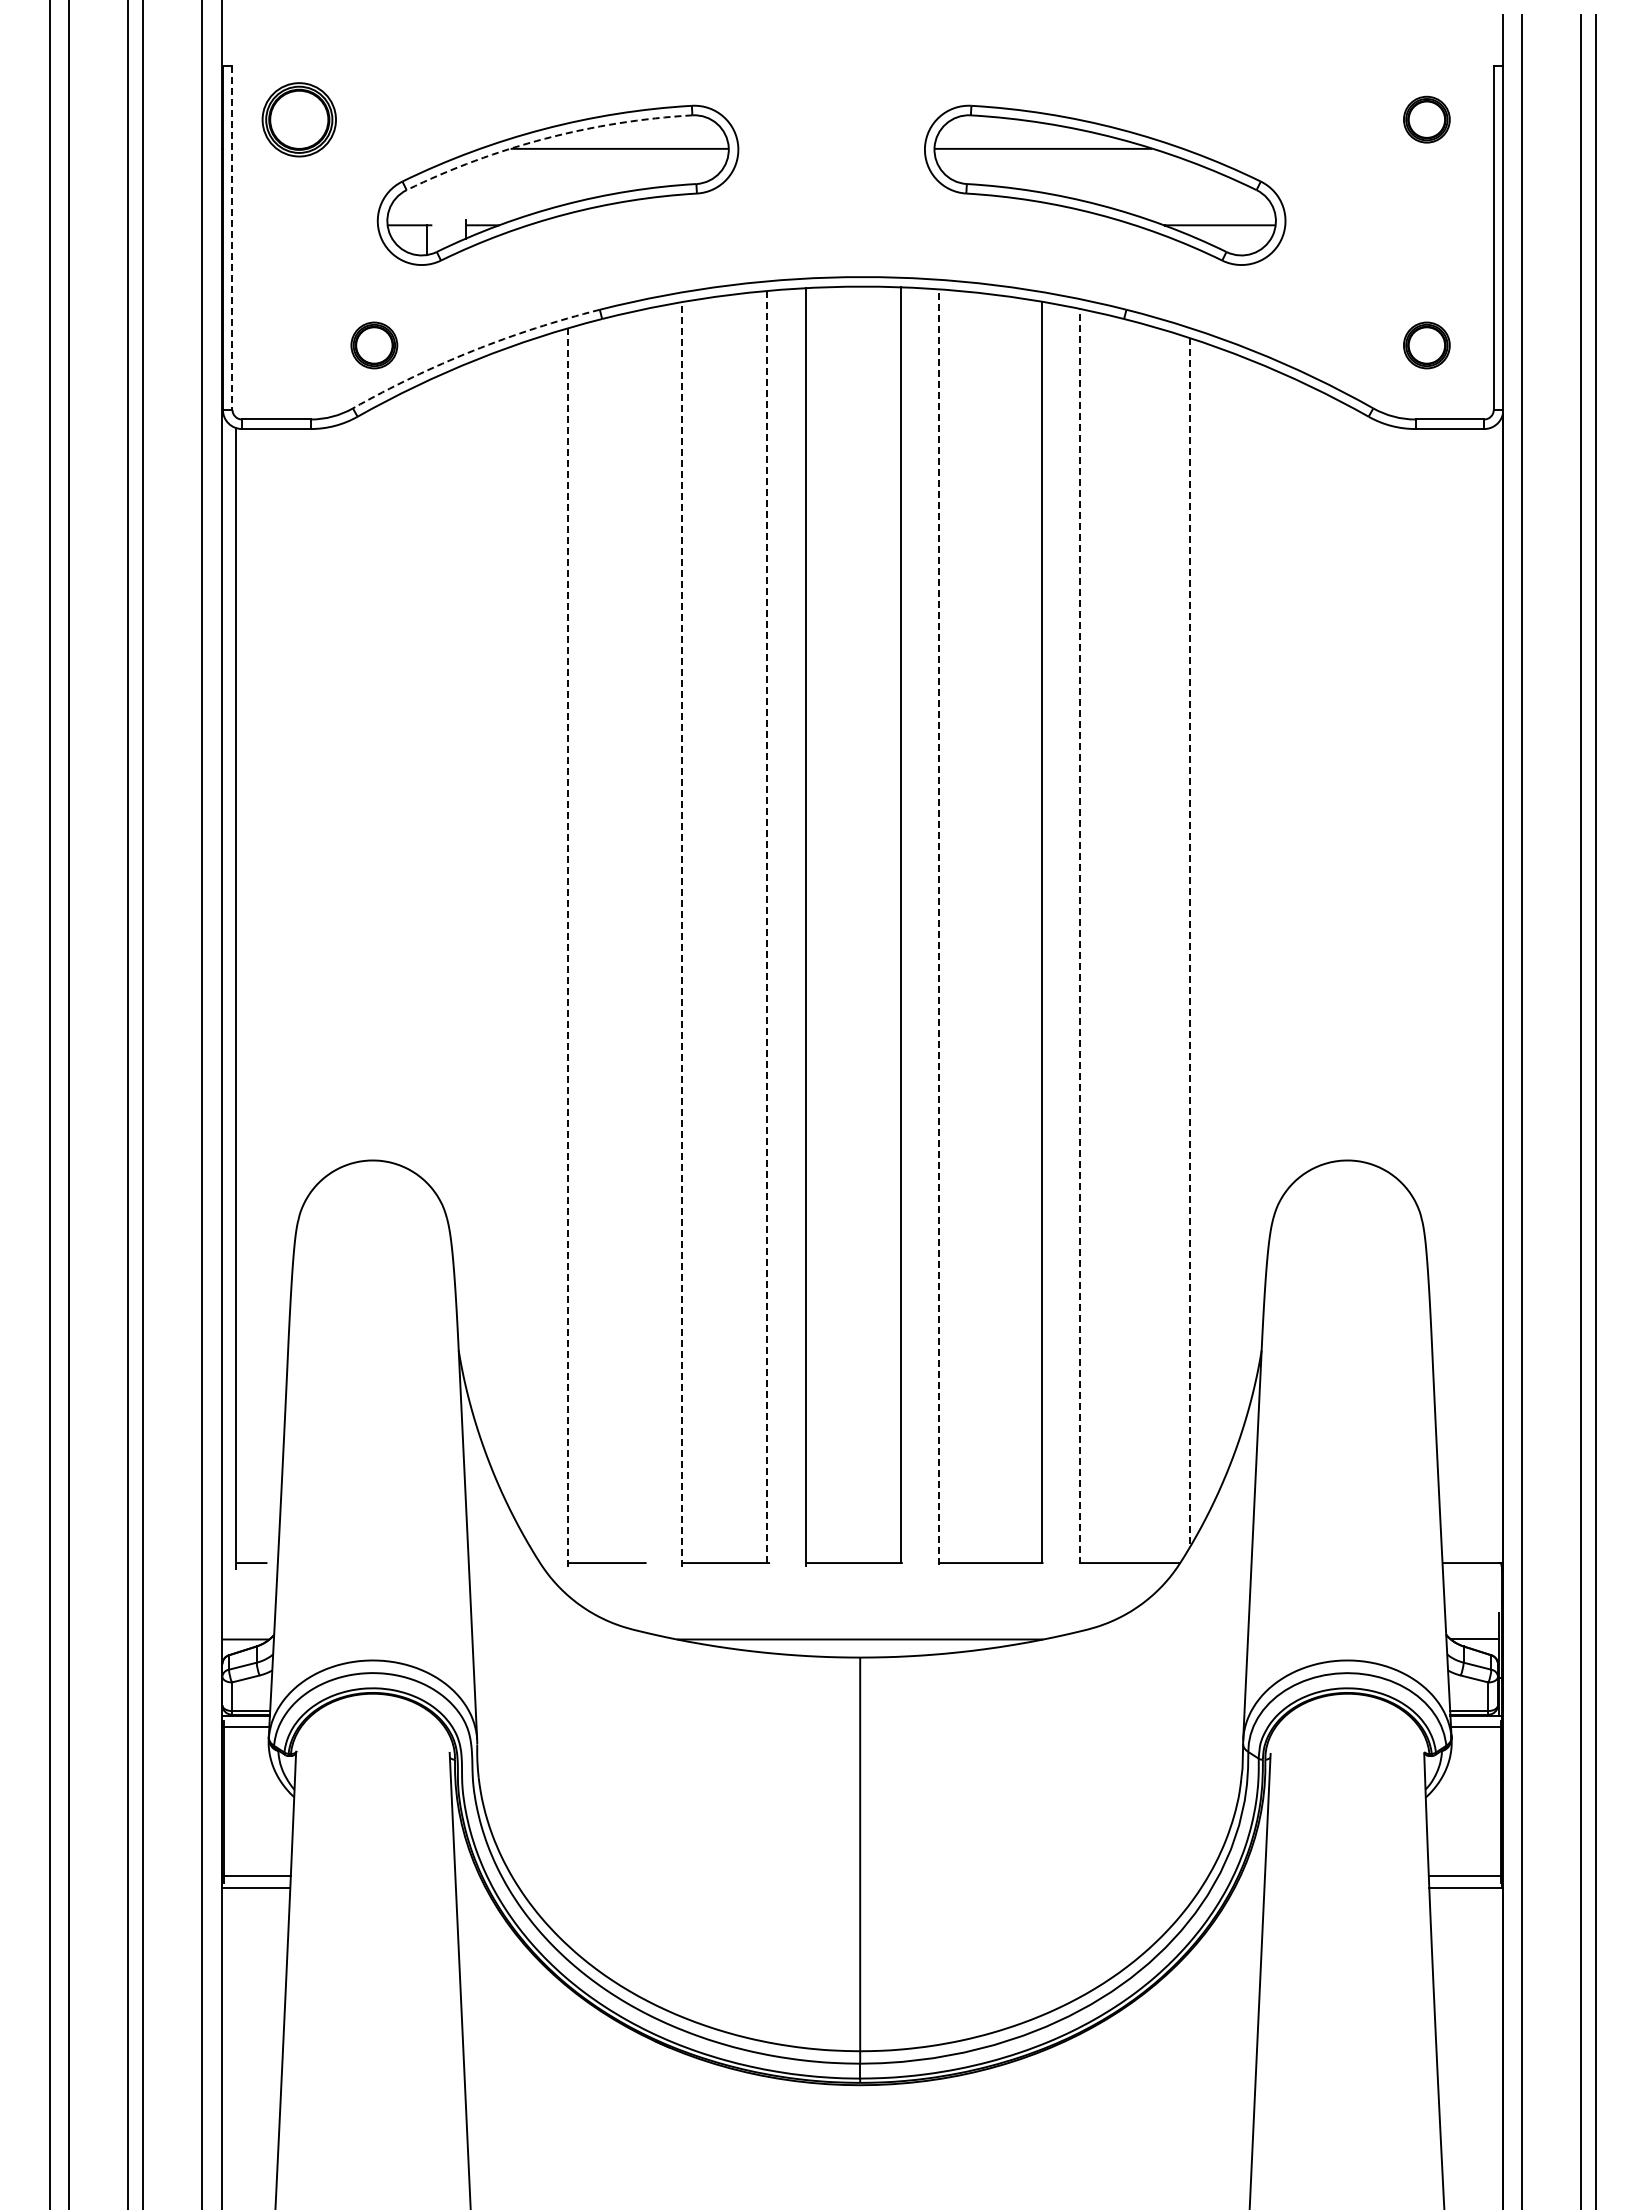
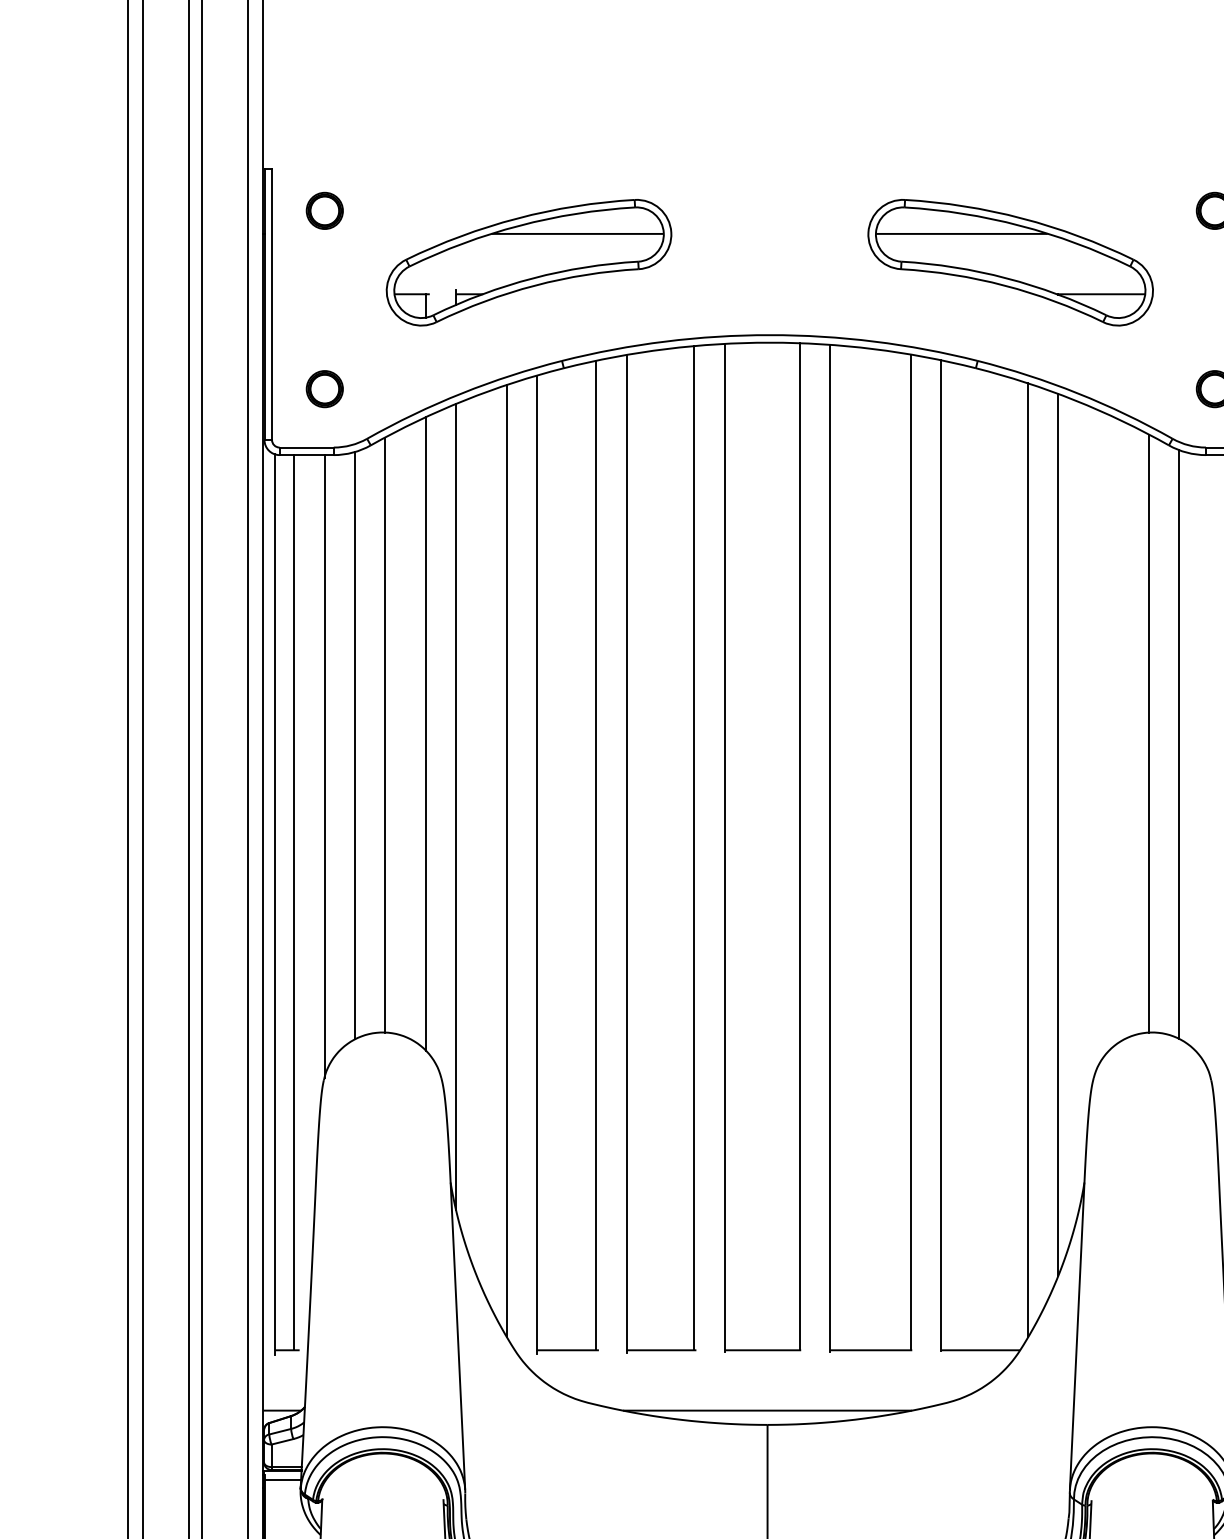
part: (299, 119) -> (324, 210), size x0.62
arc: (545, 138) -> (519, 225), dashed -> solid
part: (1105, 184) -> (1010, 262), moved
line: (232, 238) -> (272, 304), dashed -> solid
part: (374, 345) -> (324, 389), moved
arc: (473, 350) -> (462, 393), dashed -> solid
line: (1343, 781) -> (1149, 733), added
line: (427, 782) -> (425, 734), added
line: (375, 783) -> (384, 734), added
line: (1381, 795) -> (1179, 744), added
line: (337, 797) -> (354, 745), added
line: (299, 823) -> (324, 766), added
line: (465, 874) -> (455, 806), added
line: (1228, 909) -> (1058, 834), added
line: (767, 927) -> (694, 848), dashed -> solid
line: (939, 927) -> (830, 848), dashed -> solid
line: (681, 933) -> (626, 853), dashed -> solid
line: (643, 936) -> (596, 855), added
line: (1080, 936) -> (941, 855), dashed -> solid
line: (529, 942) -> (506, 860), added
line: (1190, 942) -> (1028, 860), dashed -> solid
line: (567, 947) -> (536, 864), dashed -> solid
line: (260, 996) -> (294, 903), added

